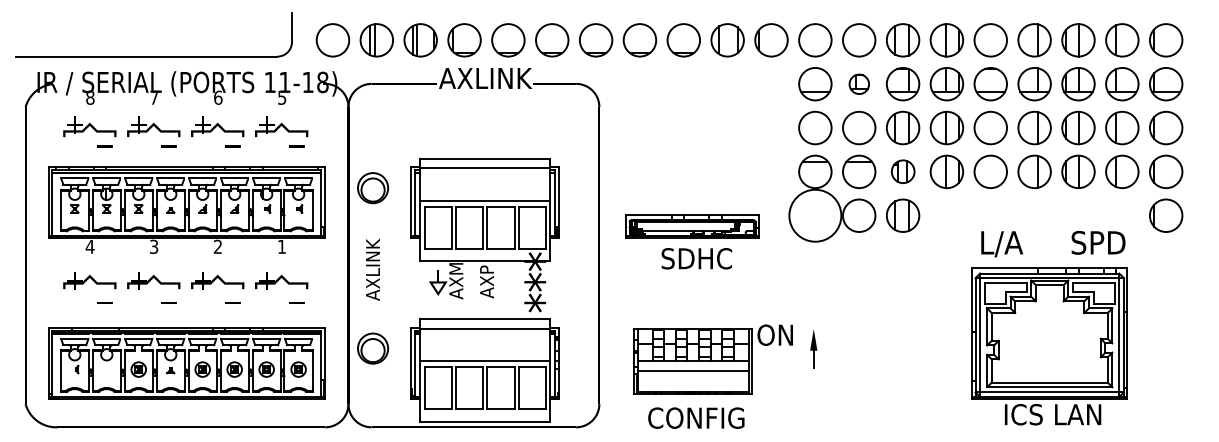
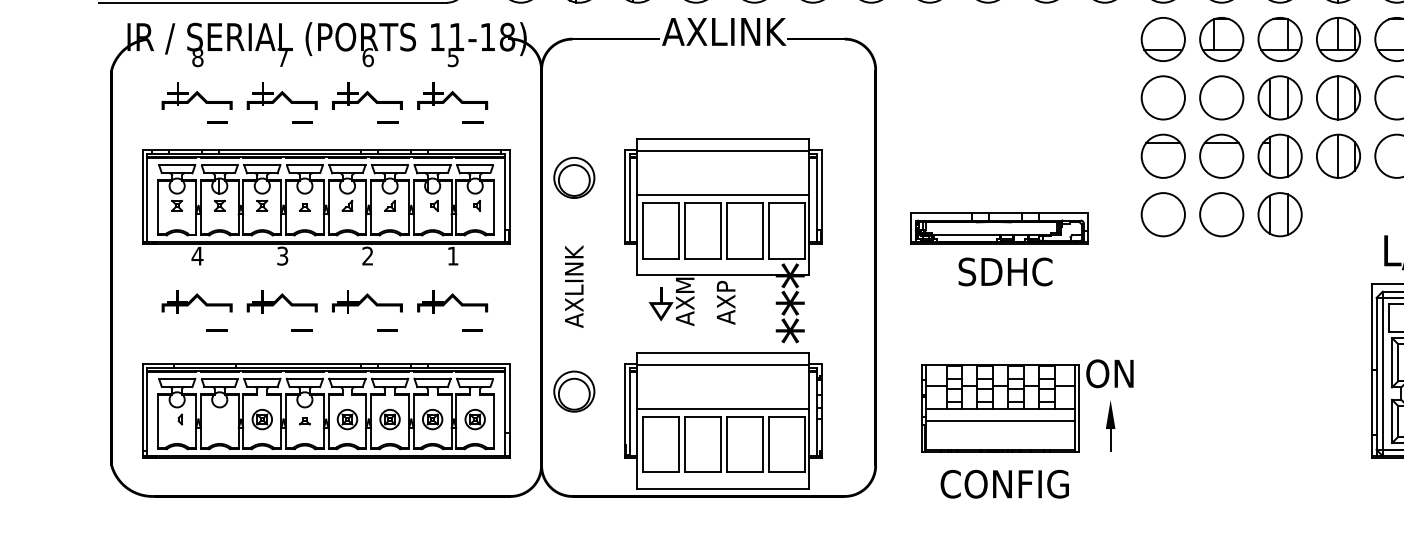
part: (859, 84) -> (1222, 39), size x1.67
part: (903, 171) -> (1280, 155), size x1.43
circle: (815, 215) -> (1163, 214), size x0.62
part: (813, 348) -> (1110, 426), moved

